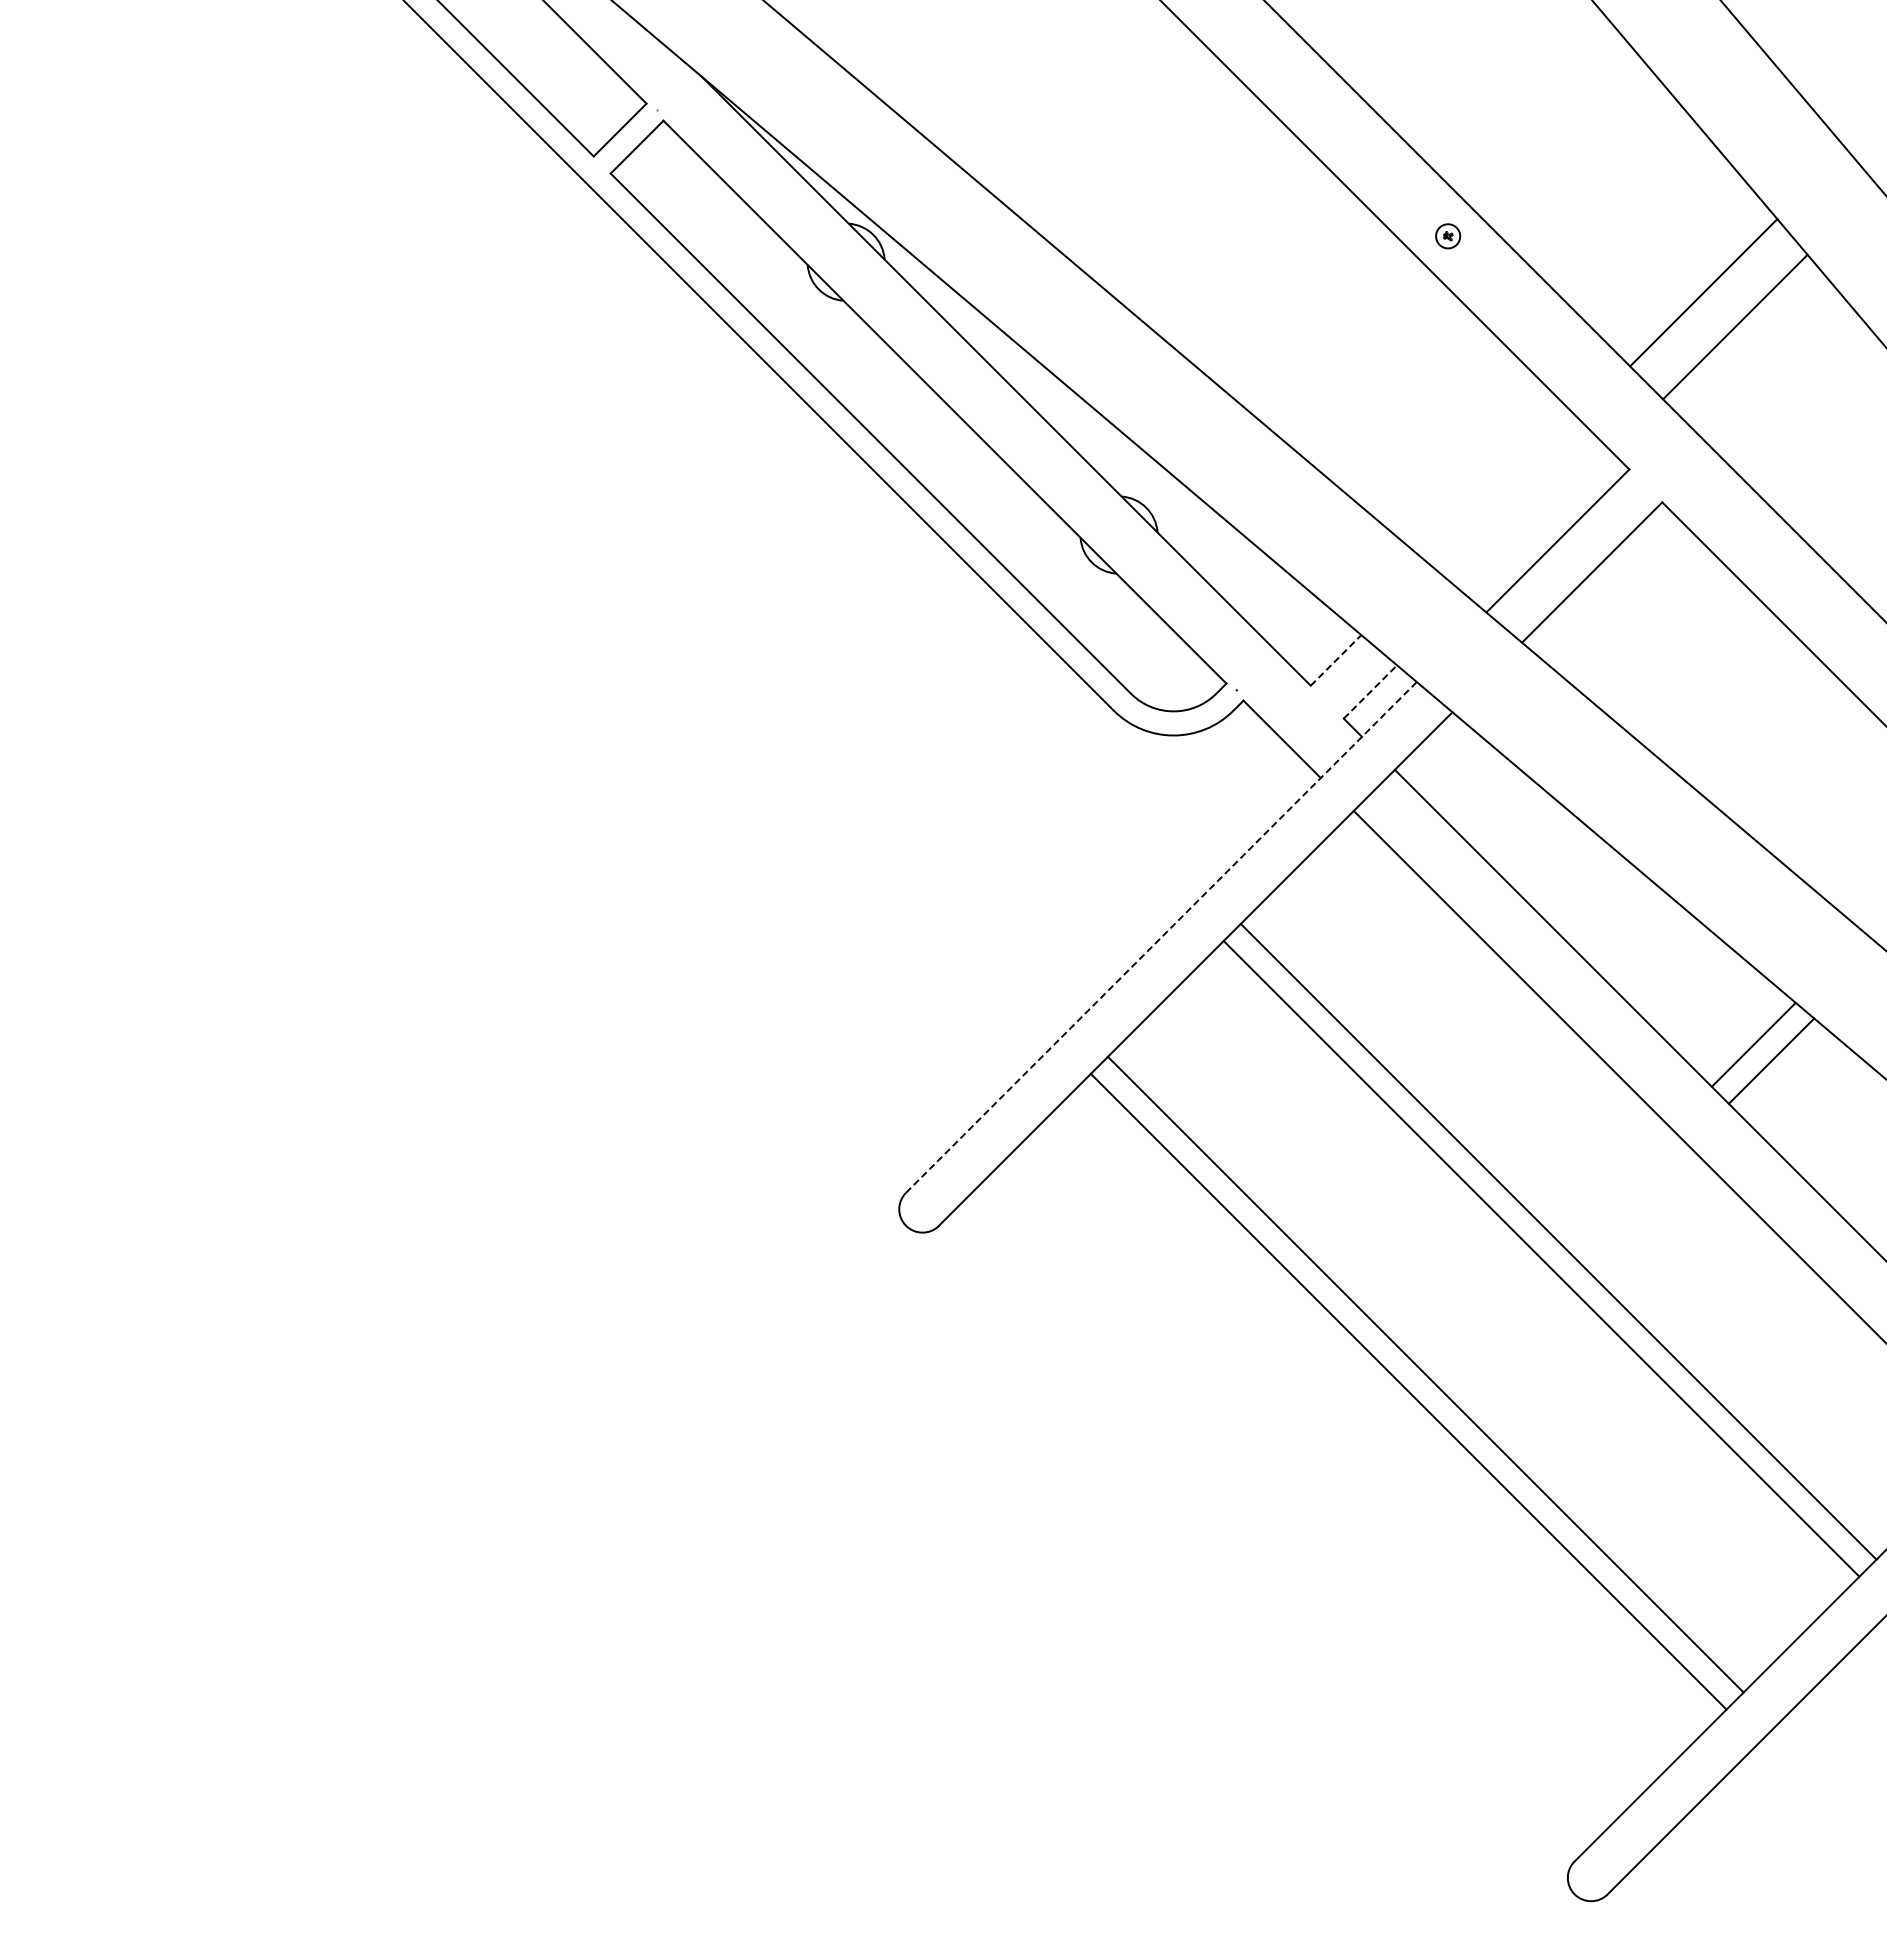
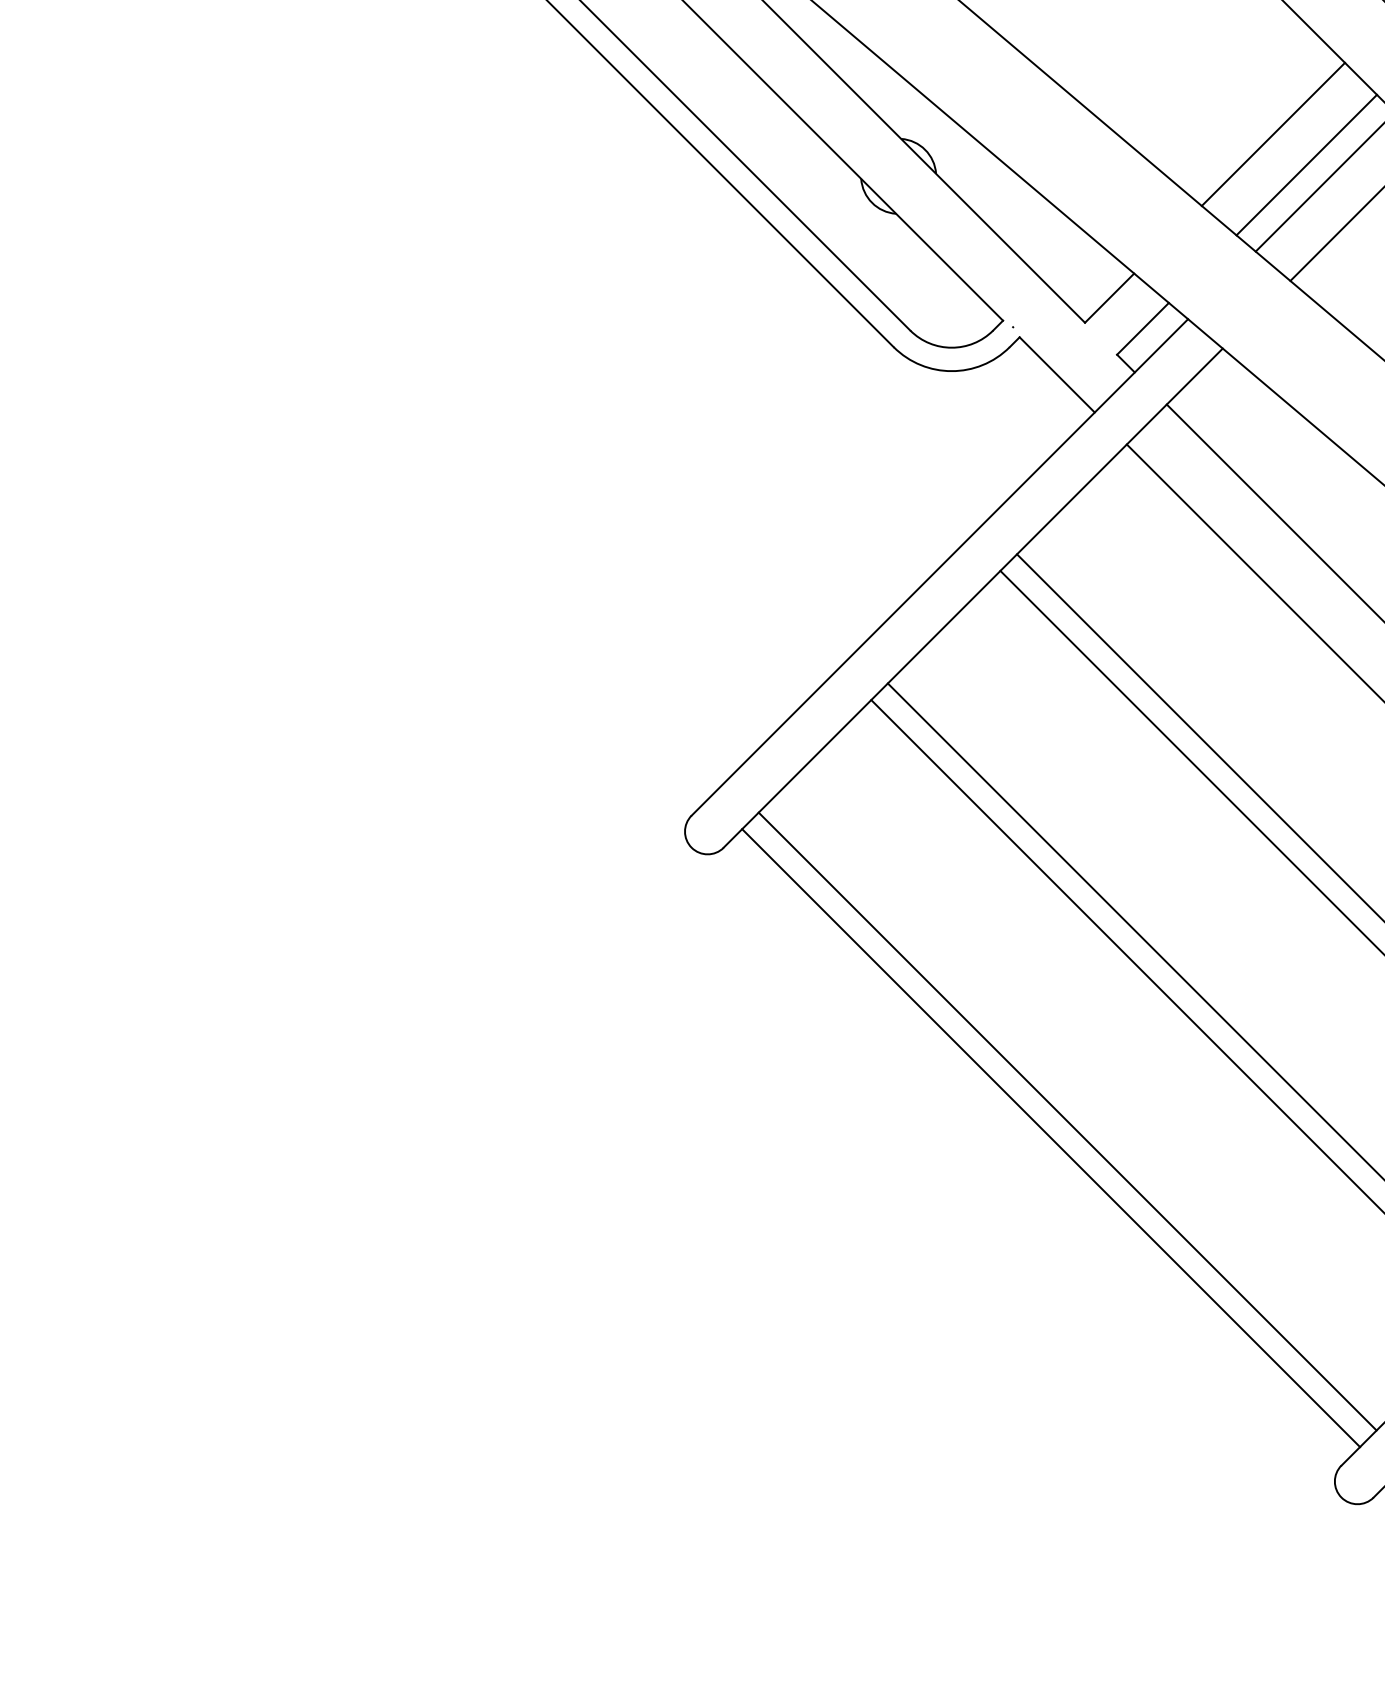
line: (1504, 491) -> (1273, 133), added
line: (1538, 523) -> (1306, 165), added
line: (1336, 660) -> (1110, 298), dashed -> solid
line: (1370, 692) -> (1143, 329), dashed -> solid
line: (1161, 937) -> (939, 567), dashed -> solid
line: (1292, 1507) -> (1067, 1121), added
line: (1275, 1524) -> (1050, 1138), added

